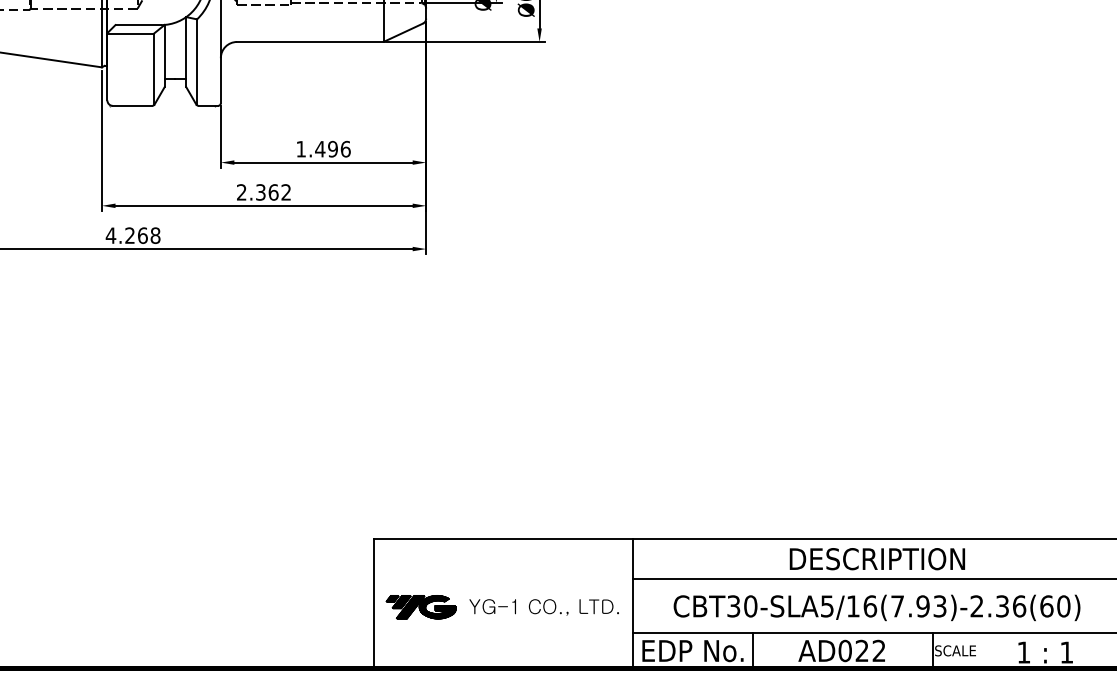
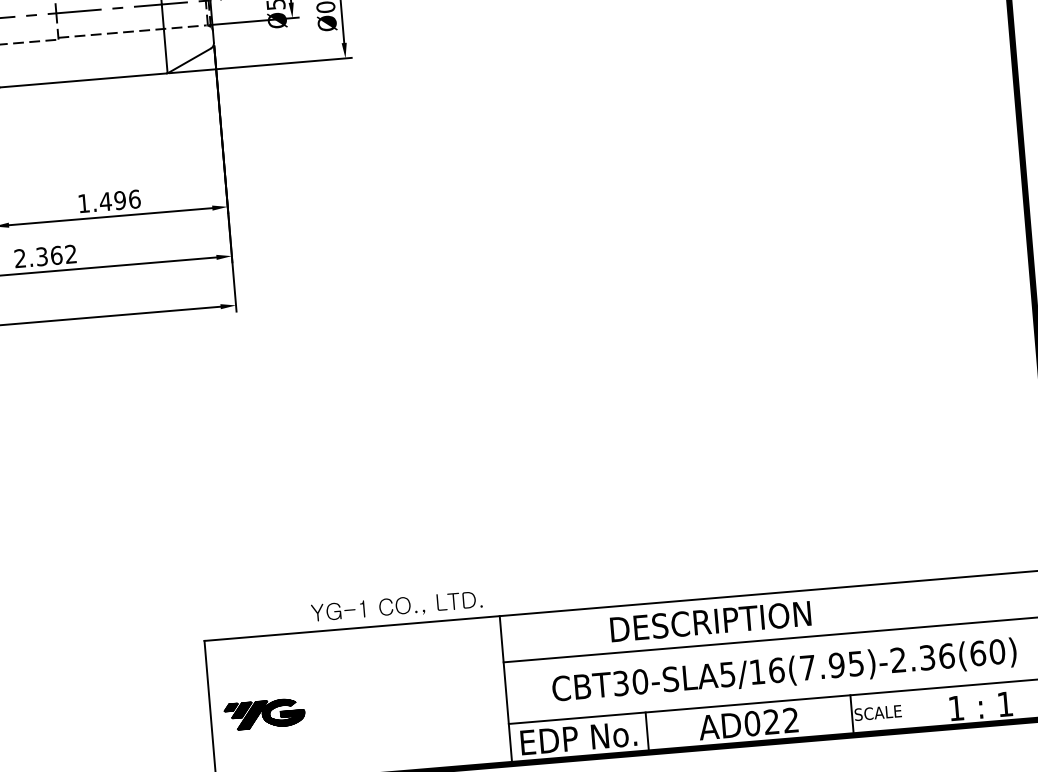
text: (876, 559) -> (709, 622), moved
text: (940, 605) -> (856, 662), CBT30-SLA5/16(7.93)-2.36(60) -> CBT30-SLA5/16(7.95)-2.36(60)
text: (543, 607) -> (396, 607), moved

